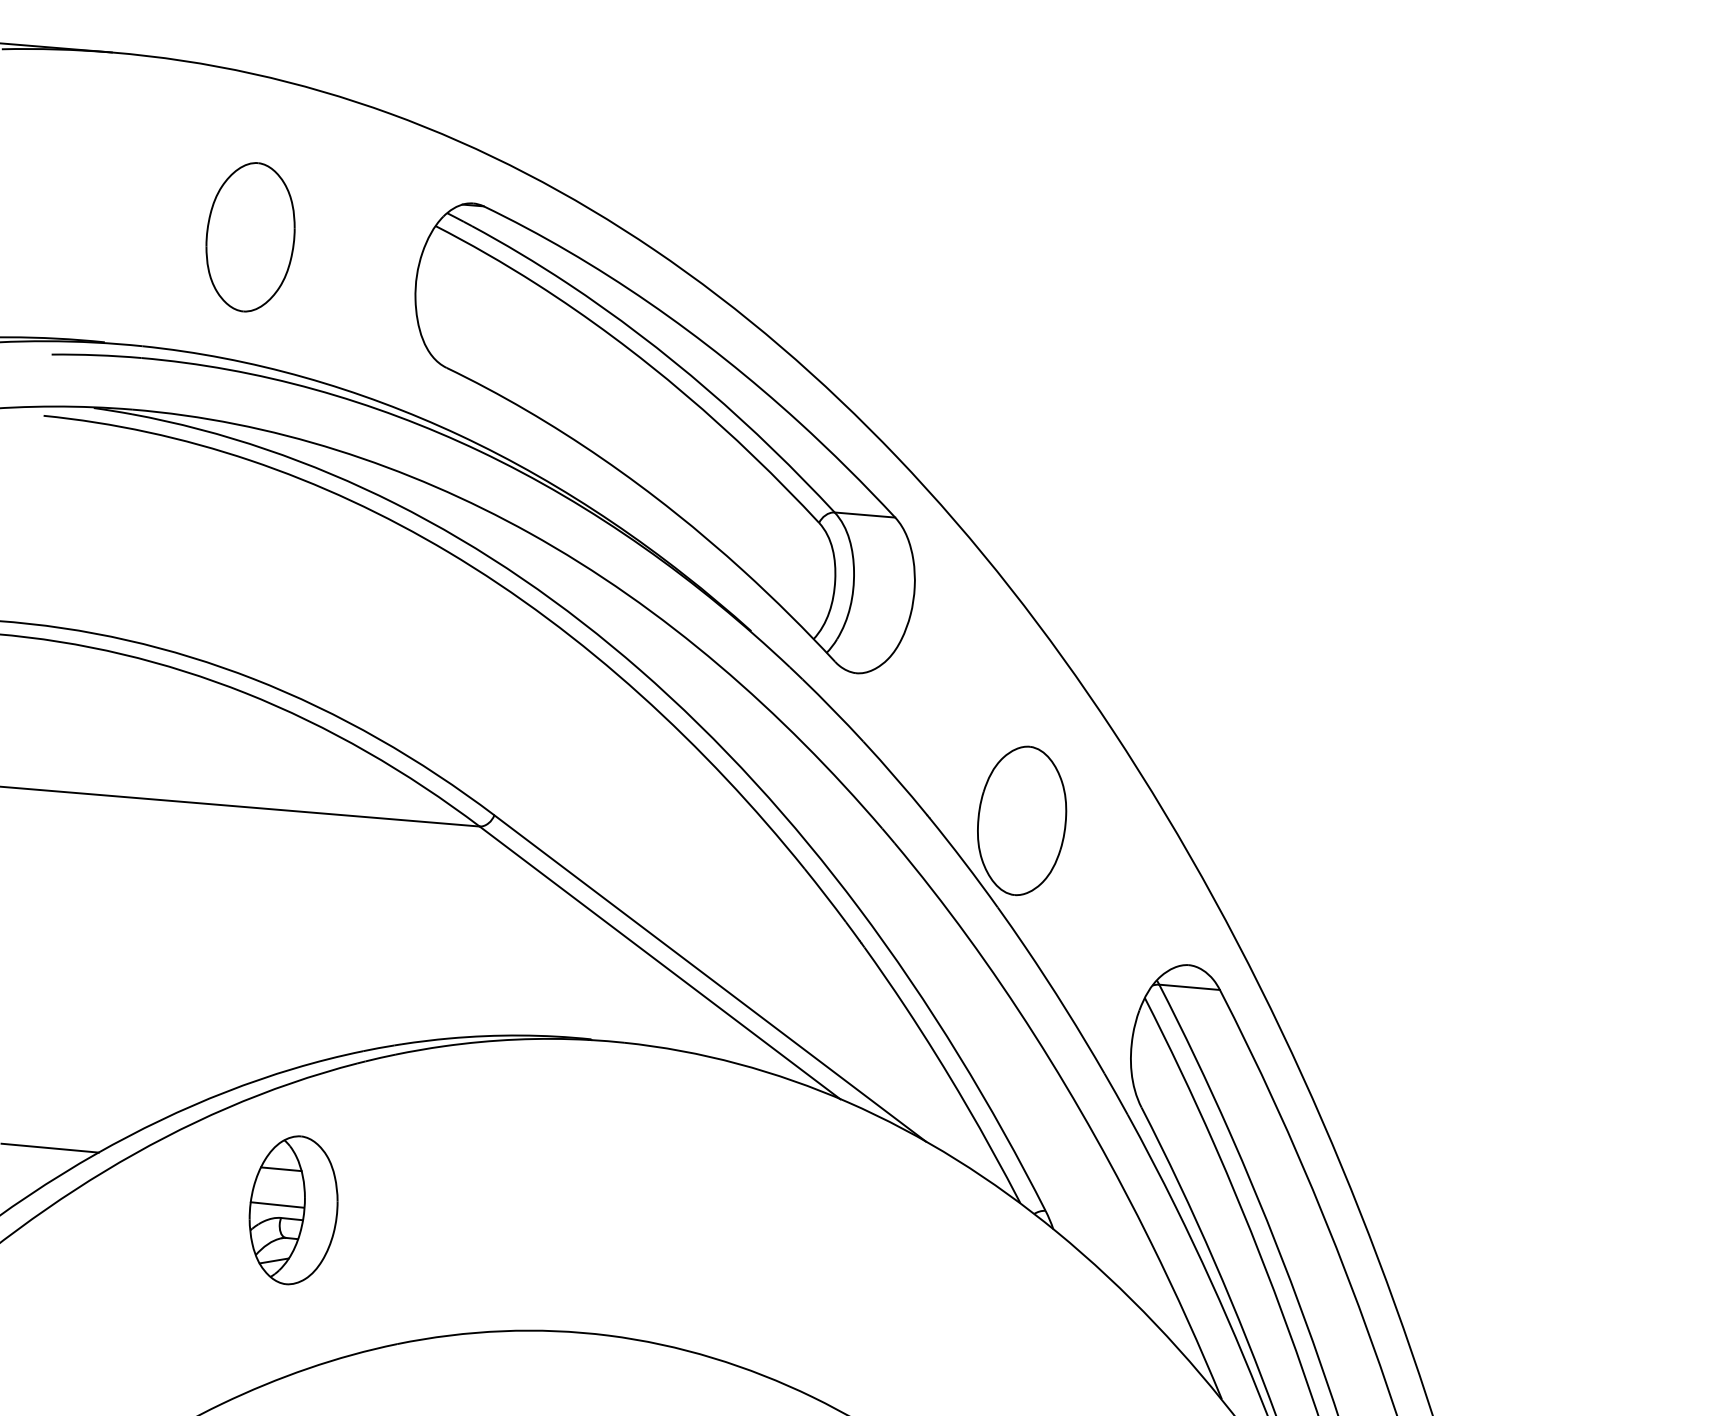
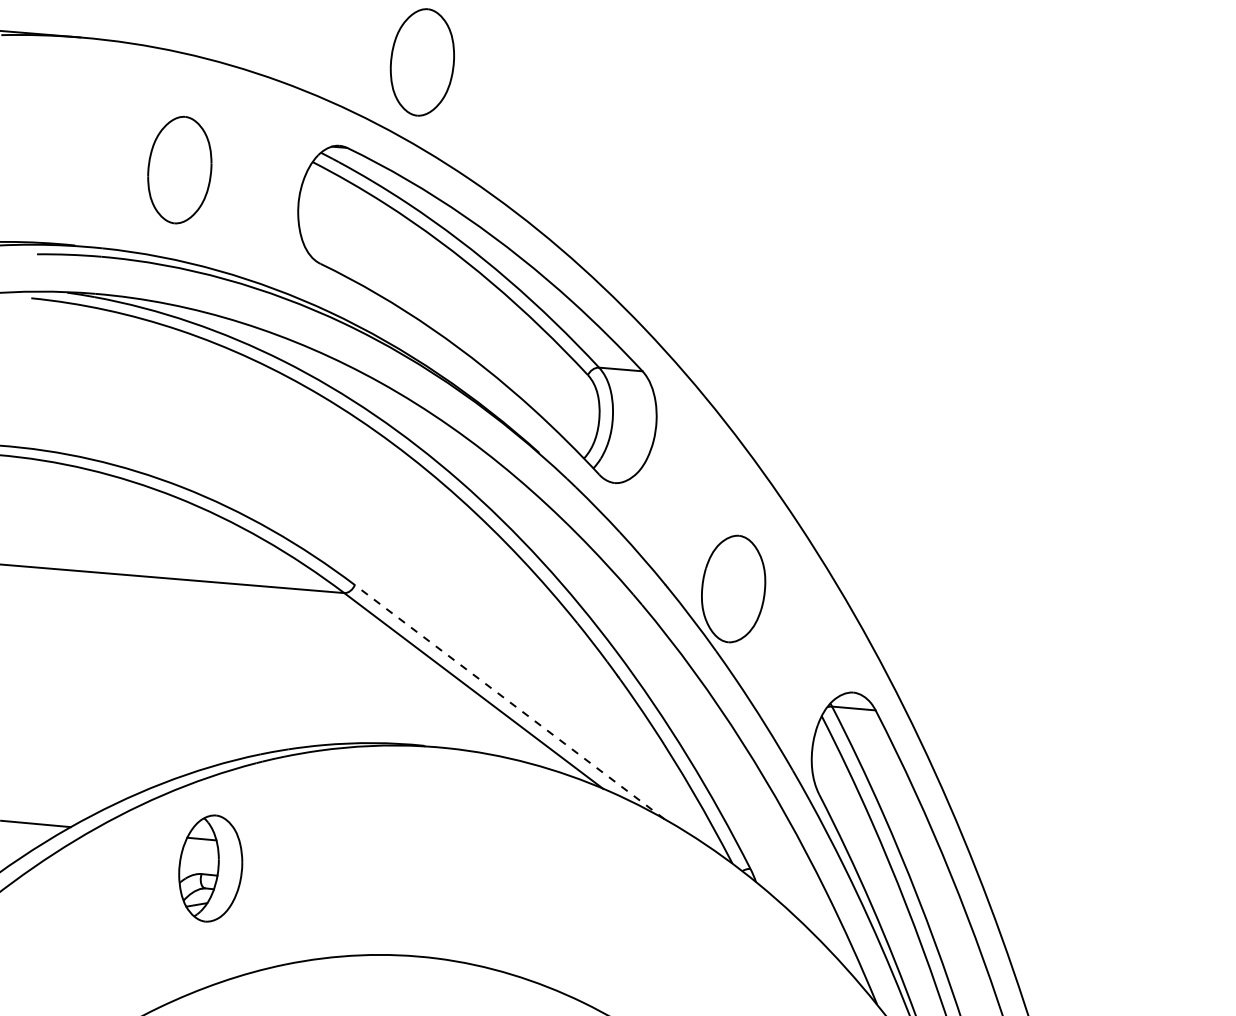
part: (588, 87) -> (422, 62), added
line: (710, 978) -> (509, 702), solid -> dashed
line: (276, 1204) -> (198, 864), removed

